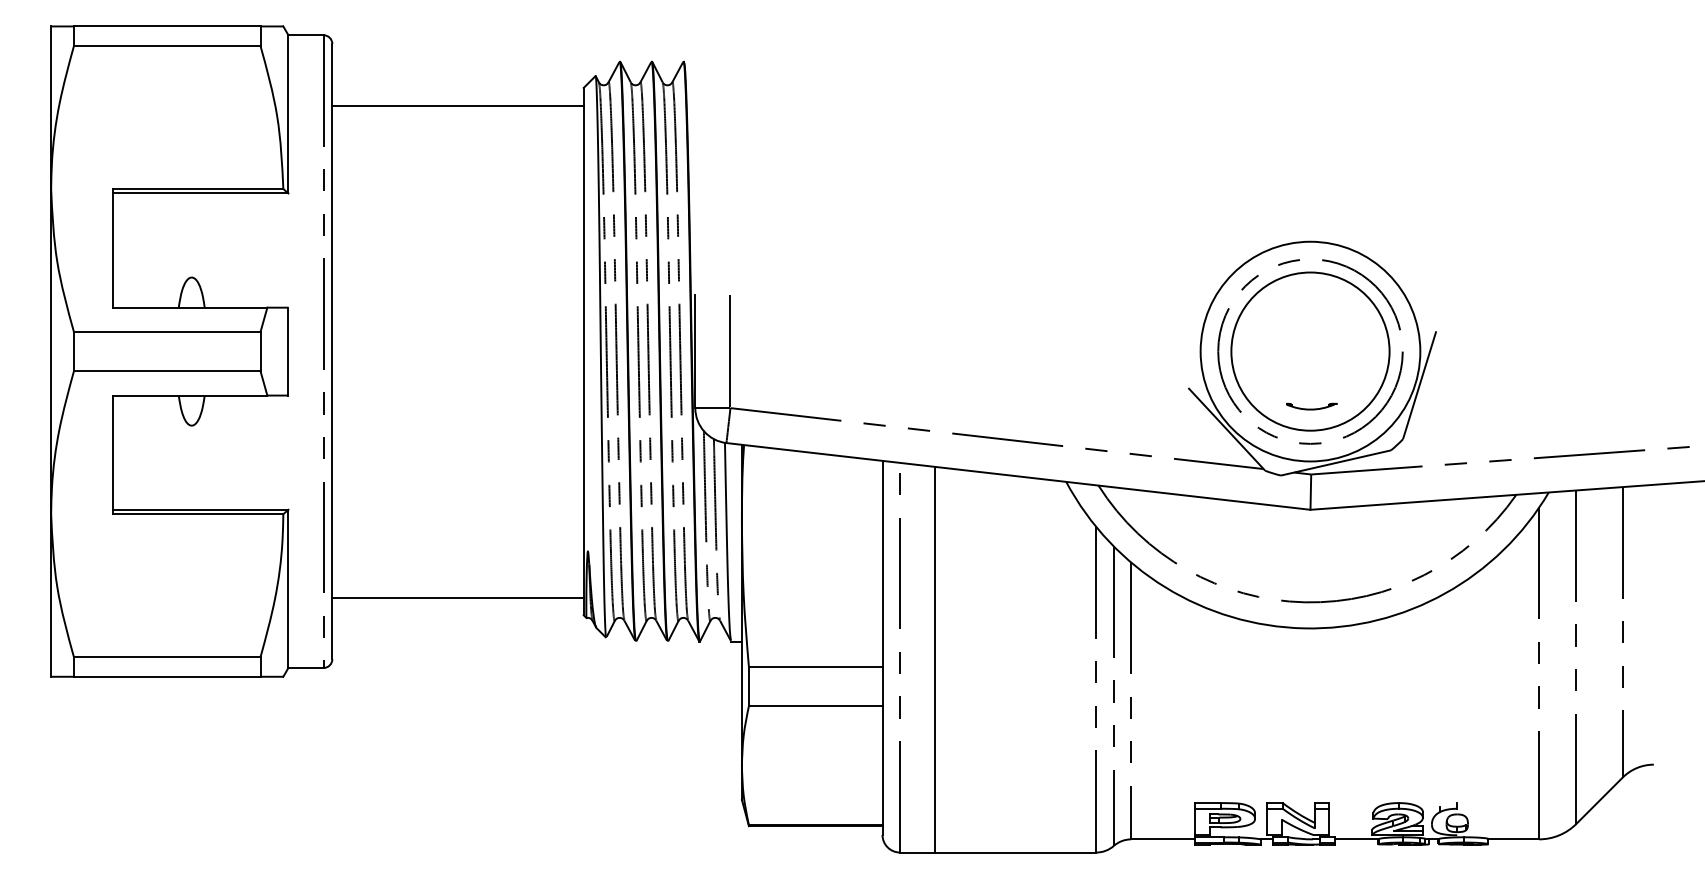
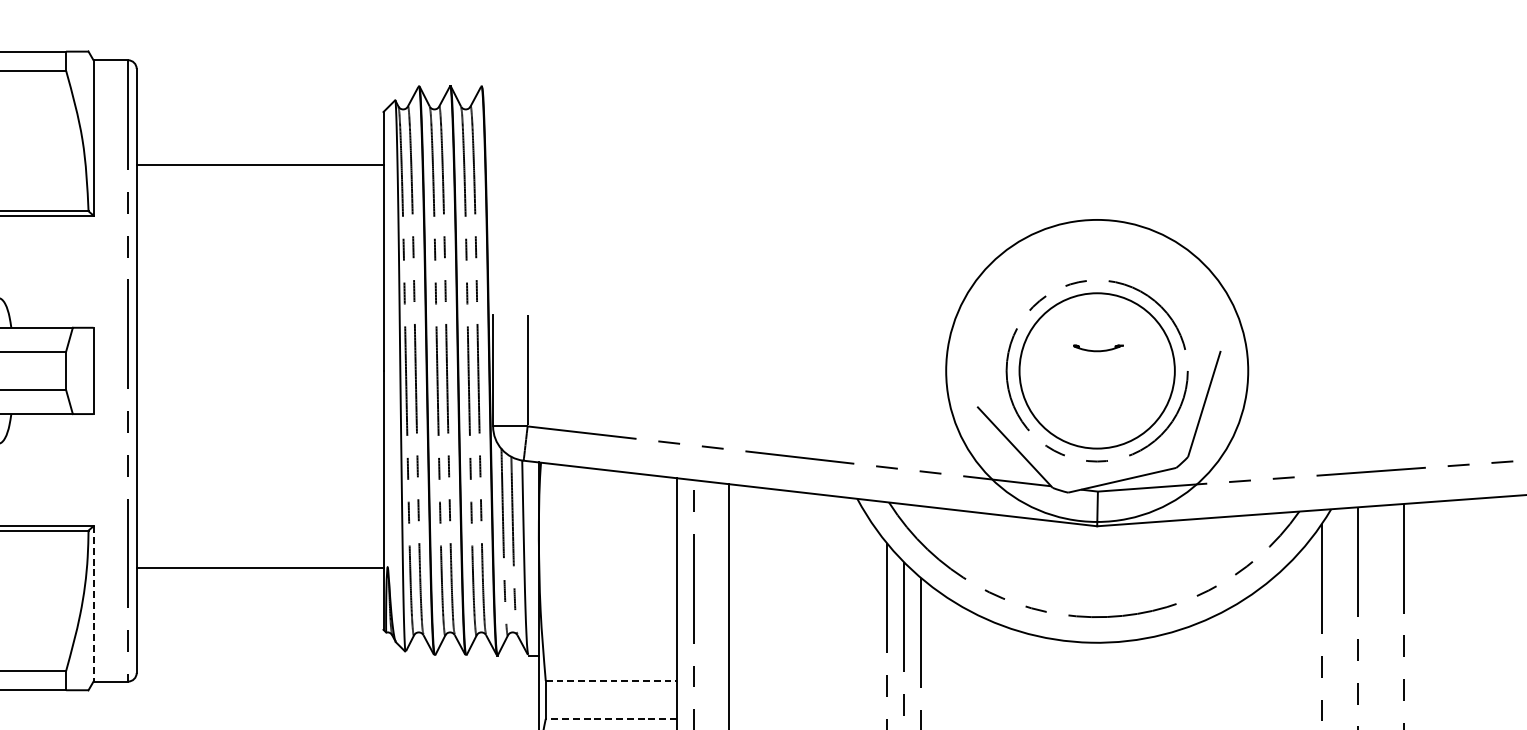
line: (457, 105) -> (259, 164), moved
circle: (1310, 351) -> (1097, 370), size x1.4
part: (1311, 406) -> (1098, 348), moved
line: (288, 589) -> (93, 604), solid -> dashed
line: (457, 597) -> (259, 568), moved
line: (815, 667) -> (611, 681), solid -> dashed
line: (815, 705) -> (611, 718), solid -> dashed

